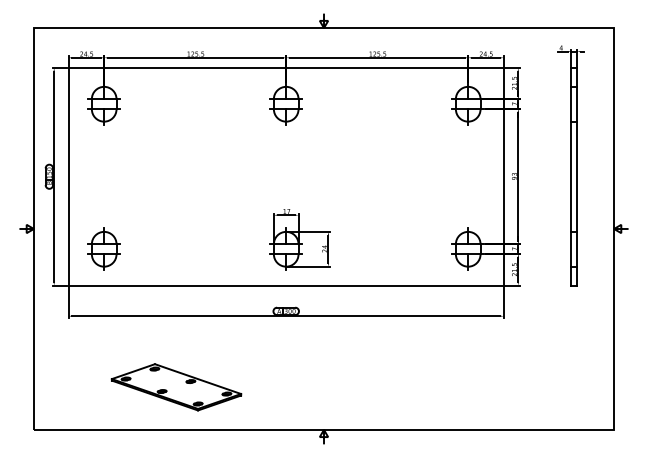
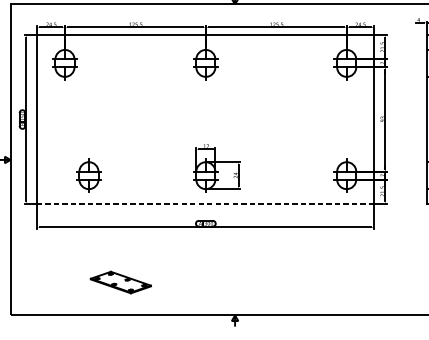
part: (103, 248) -> (88, 175), moved
line: (286, 285) -> (206, 203), solid -> dashed
part: (176, 387) -> (120, 282), size x0.6

